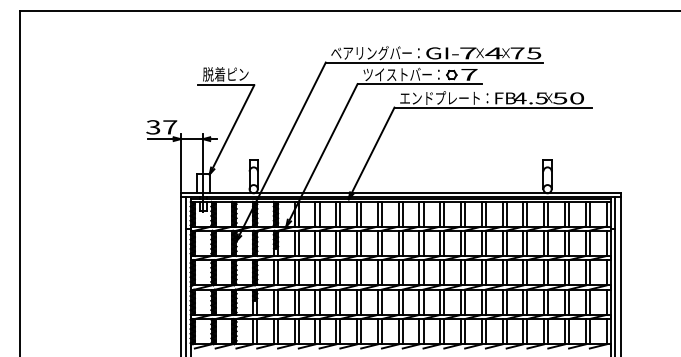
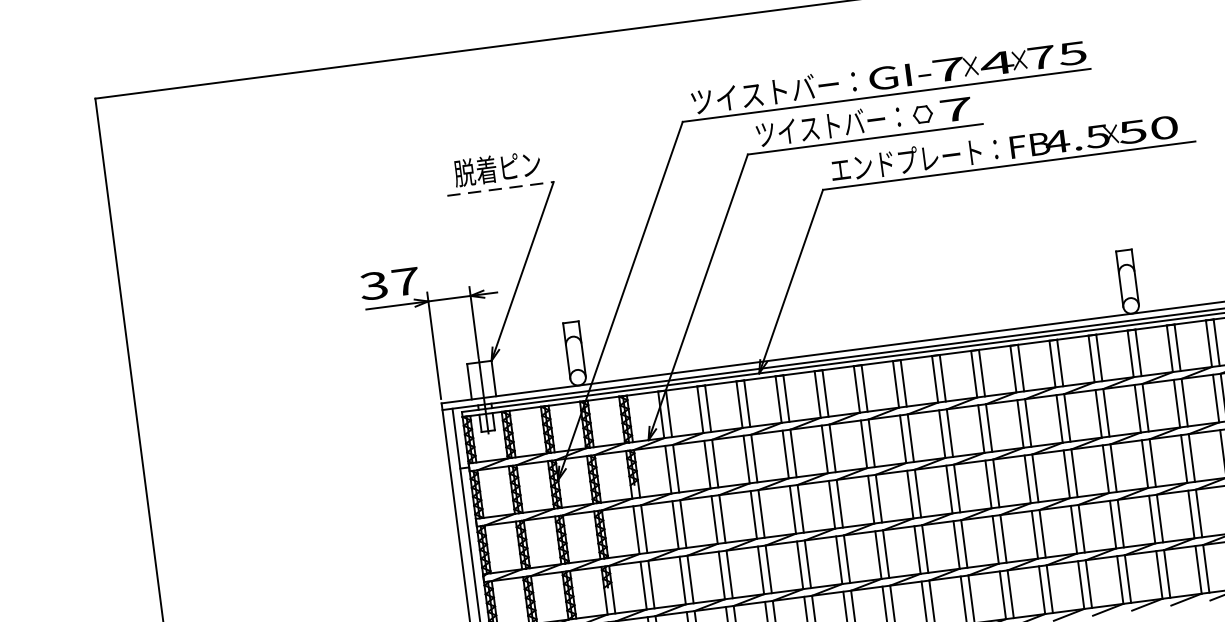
text: (375, 53) -> (774, 92), ベアリングバー： -> ツイストバー：
line: (226, 85) -> (501, 189), solid -> dashed

